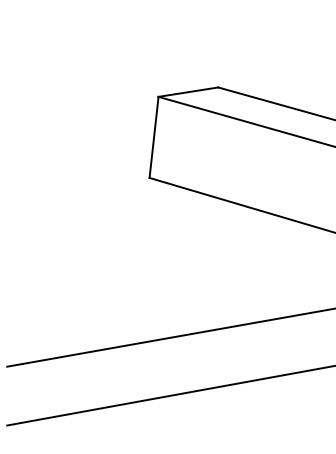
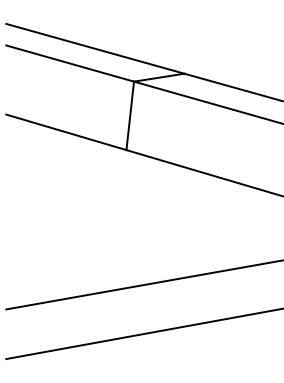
line: (112, 57) -> (95, 48), added
line: (83, 75) -> (70, 63), added
line: (78, 157) -> (66, 132), added

